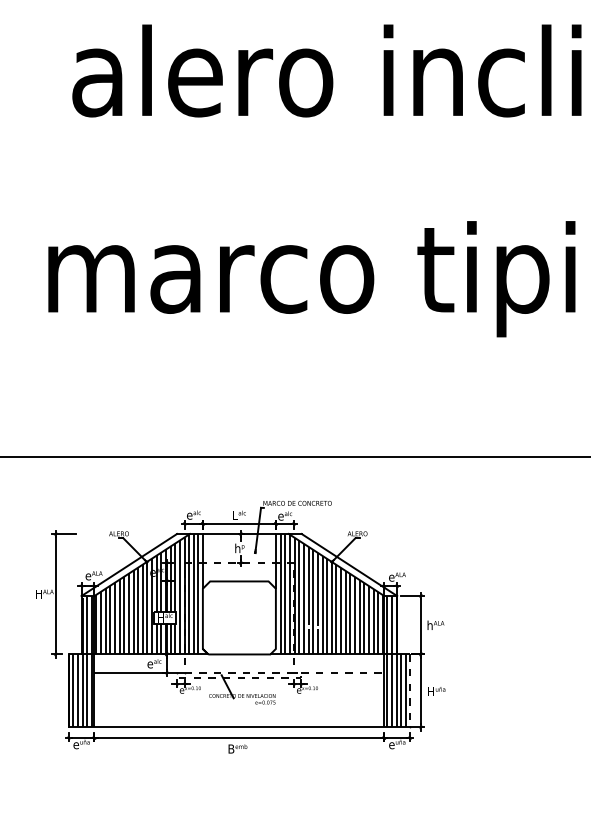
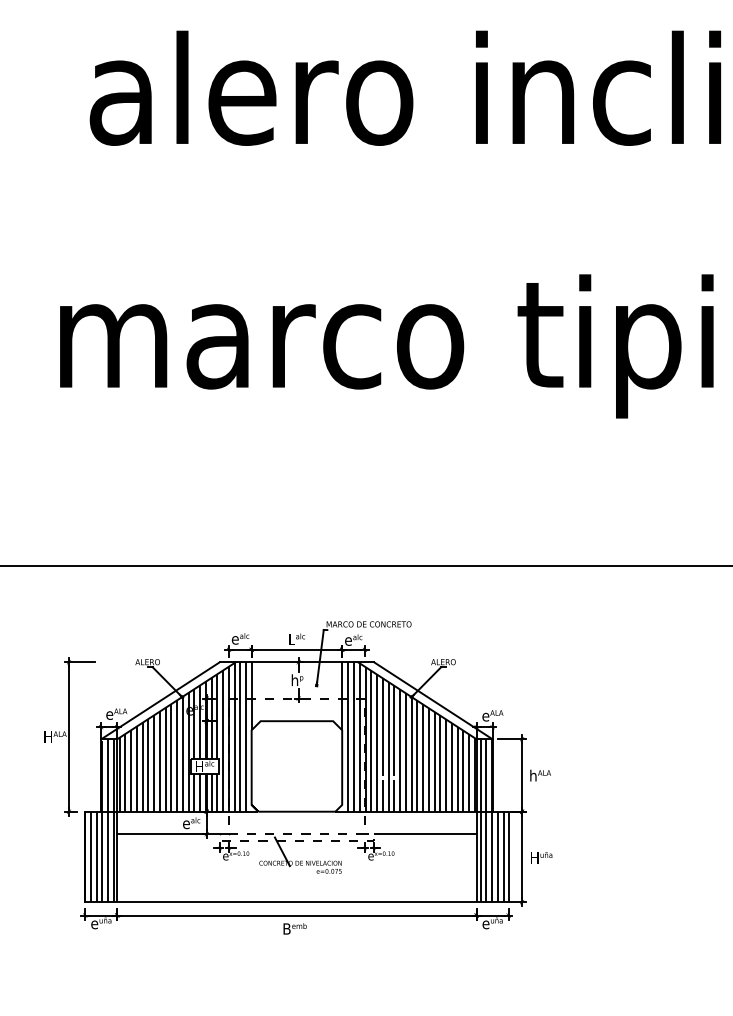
line: (343, 672) -> (426, 834), dashed -> solid
line: (410, 690) -> (509, 856), dashed -> solid

